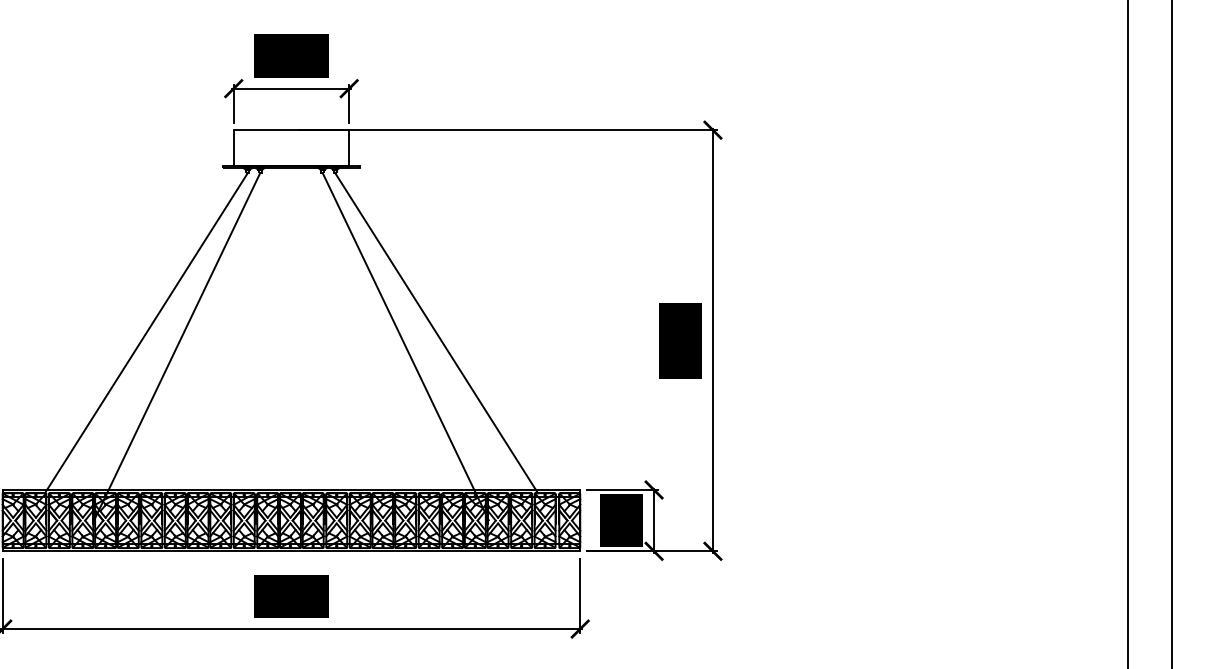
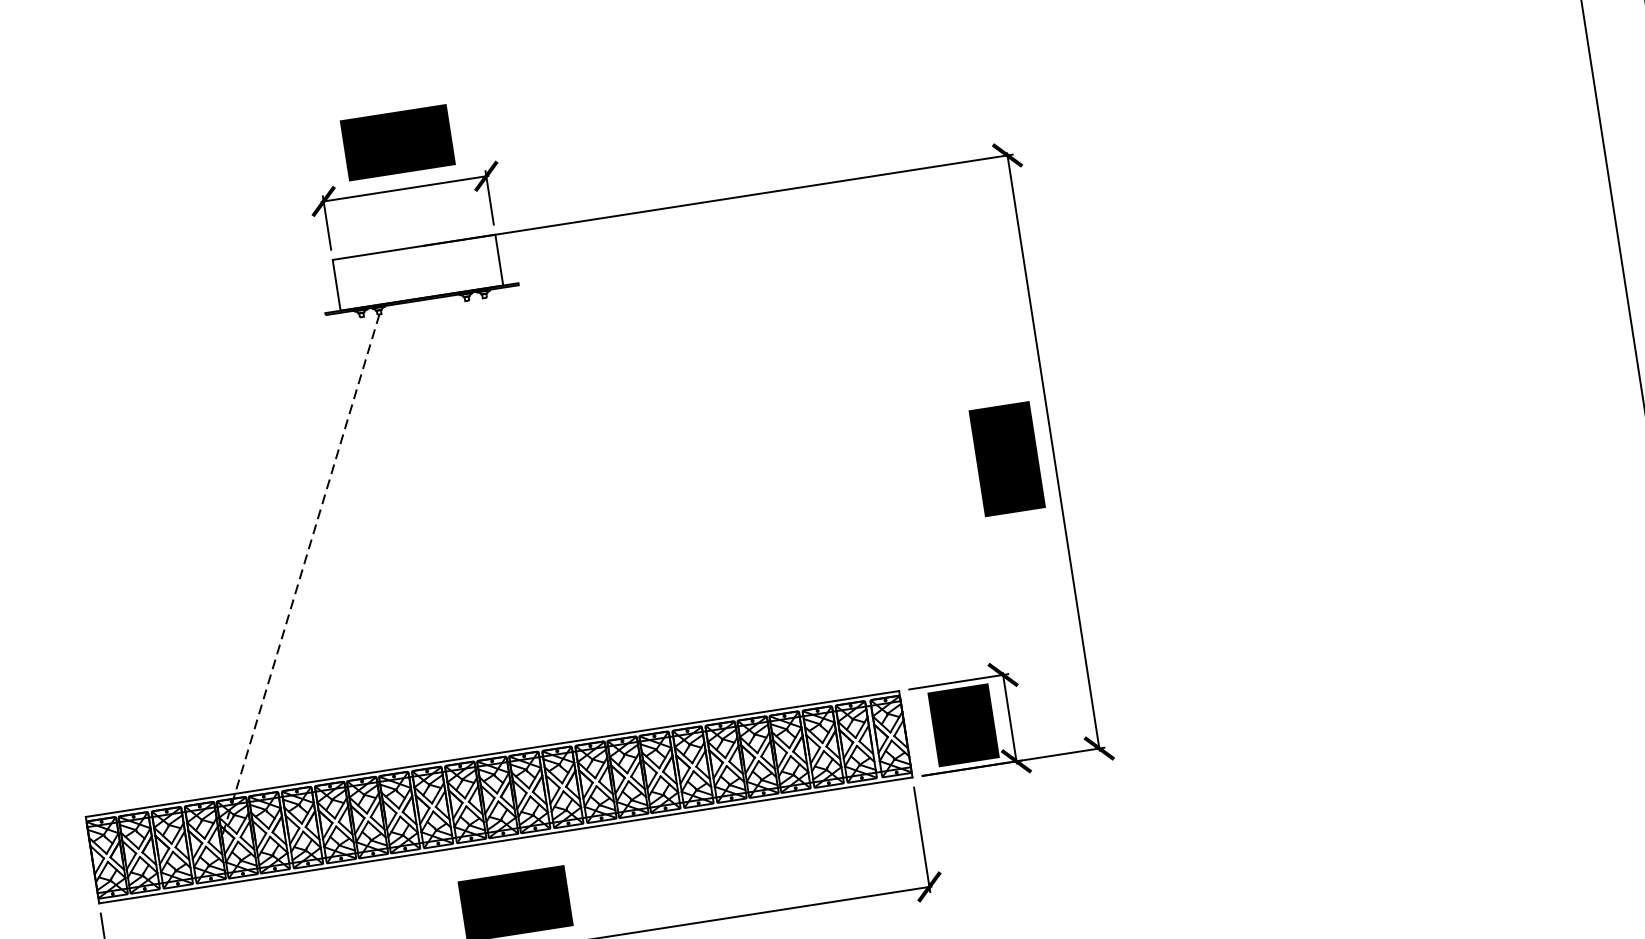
line: (145, 332) -> (252, 564), removed
line: (436, 332) -> (662, 500), removed
line: (405, 346) -> (621, 527), removed
line: (177, 347) -> (300, 578), solid -> dashed

